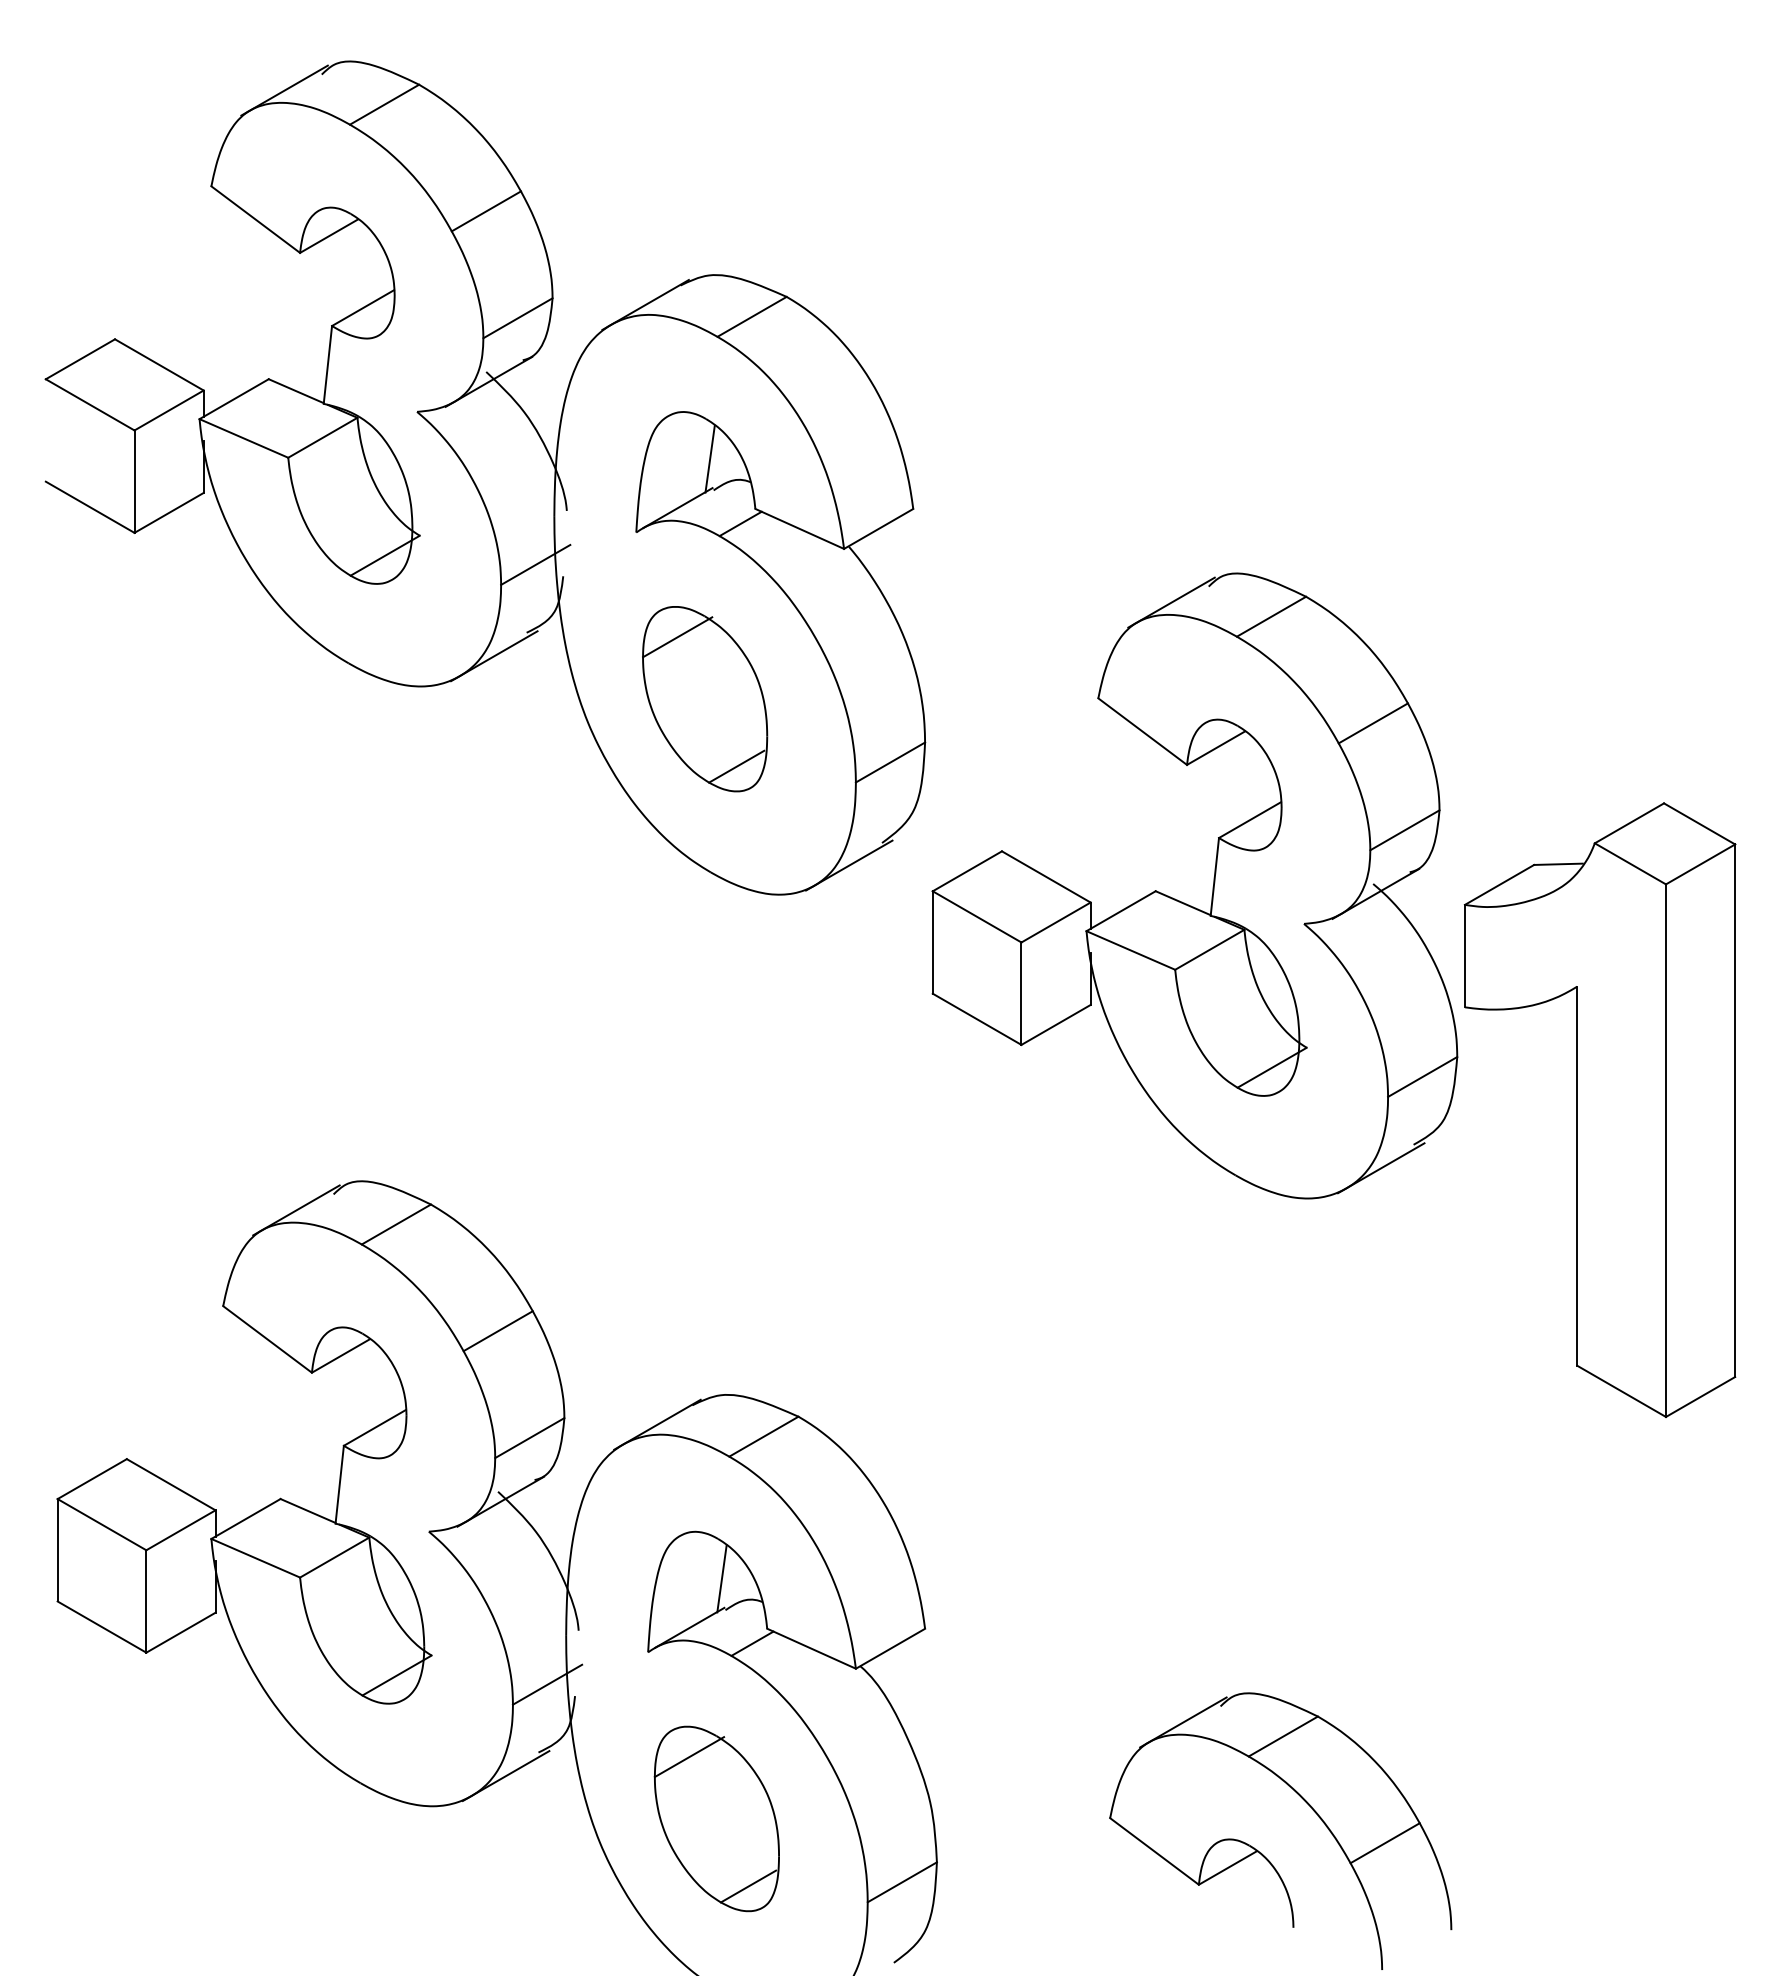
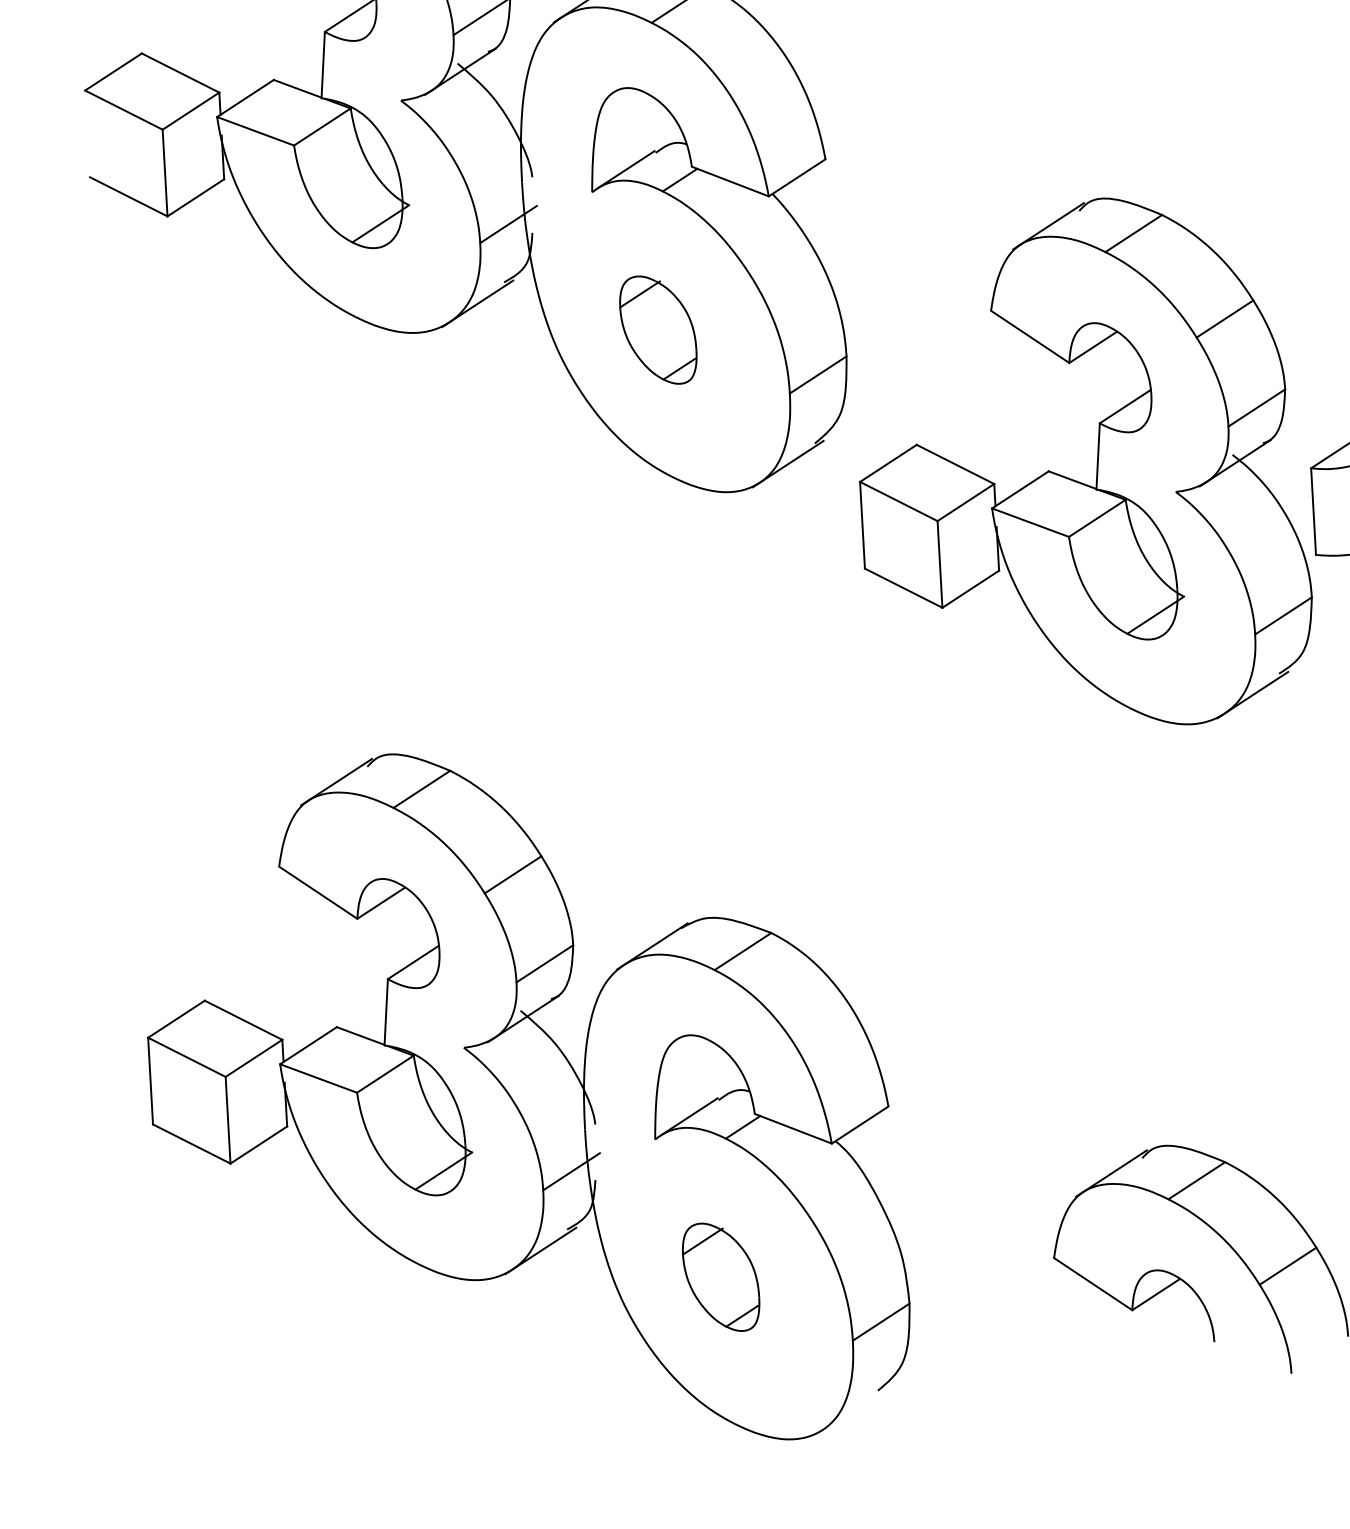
line: (709, 458) -> (650, 126), removed
part: (705, 699) -> (658, 330), size x0.7
line: (721, 1578) -> (713, 1073), removed
part: (716, 1818) -> (720, 1276), size x0.7

